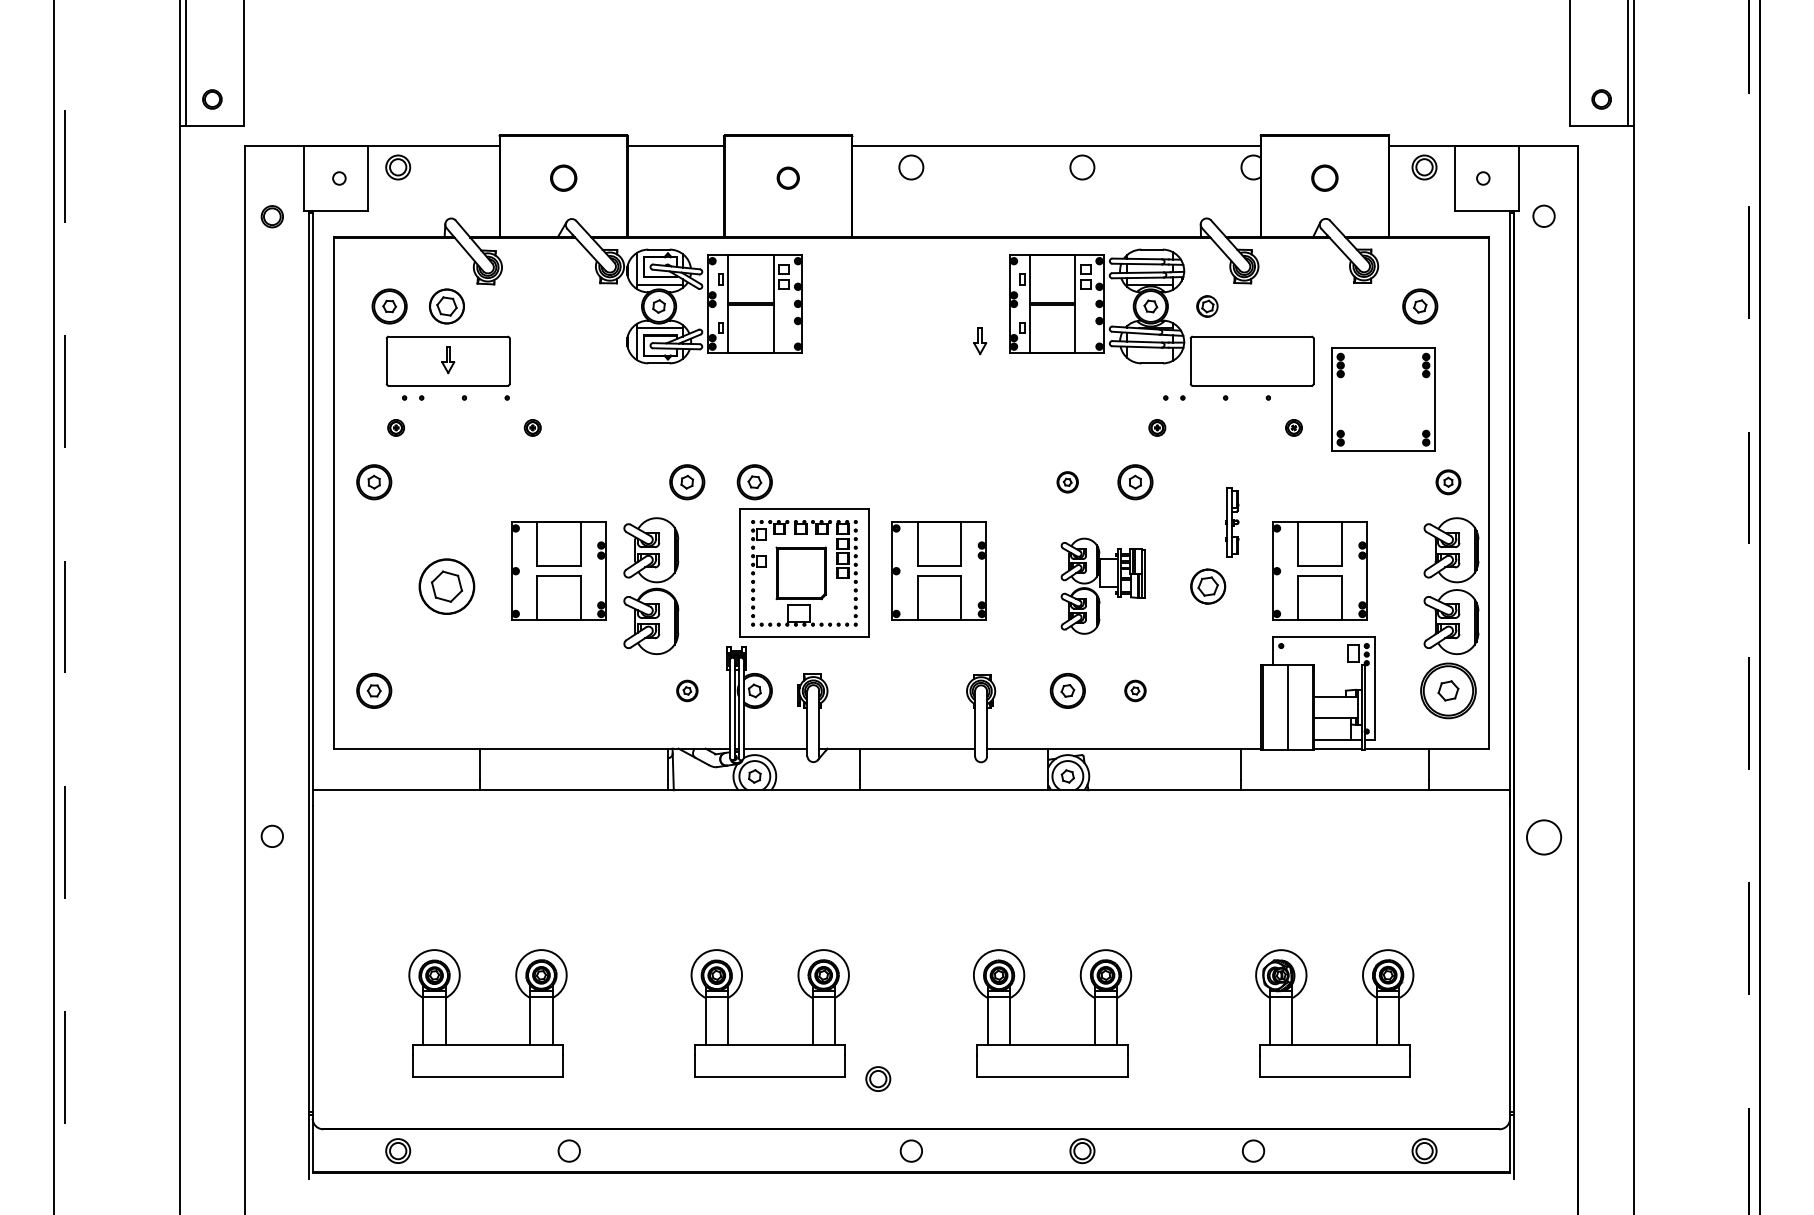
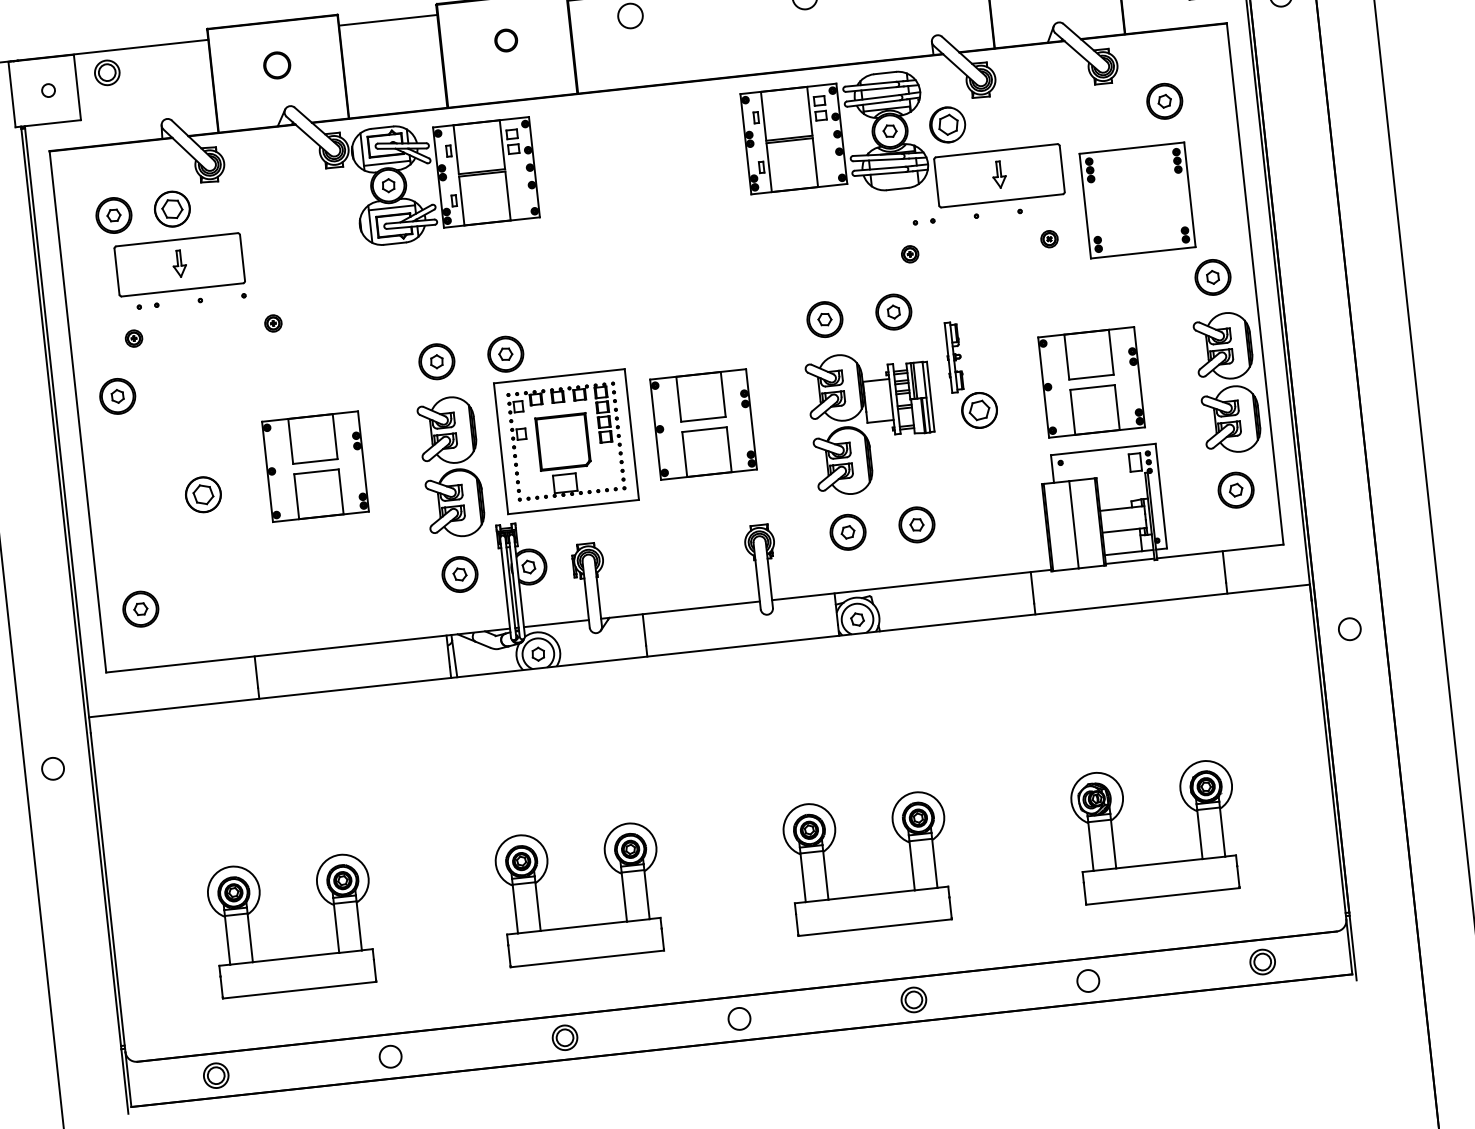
part: (1207, 306) -> (947, 124), size x1.67
part: (980, 341) -> (999, 175), moved
part: (1067, 482) -> (824, 319), size x1.67
part: (1448, 482) -> (1213, 277), size x1.43
part: (1232, 522) -> (954, 357), moved
part: (446, 586) -> (202, 494), size x0.62
part: (651, 586) -> (451, 467), moved
part: (1102, 586) -> (871, 422), size x1.43
part: (687, 690) -> (460, 574), size x1.67
part: (1135, 690) -> (916, 524), size x1.67
part: (1448, 690) -> (1236, 489), size x0.62
circle: (1543, 837) -> (1349, 629), size x0.62
part: (878, 1078) -> (565, 1037), moved

